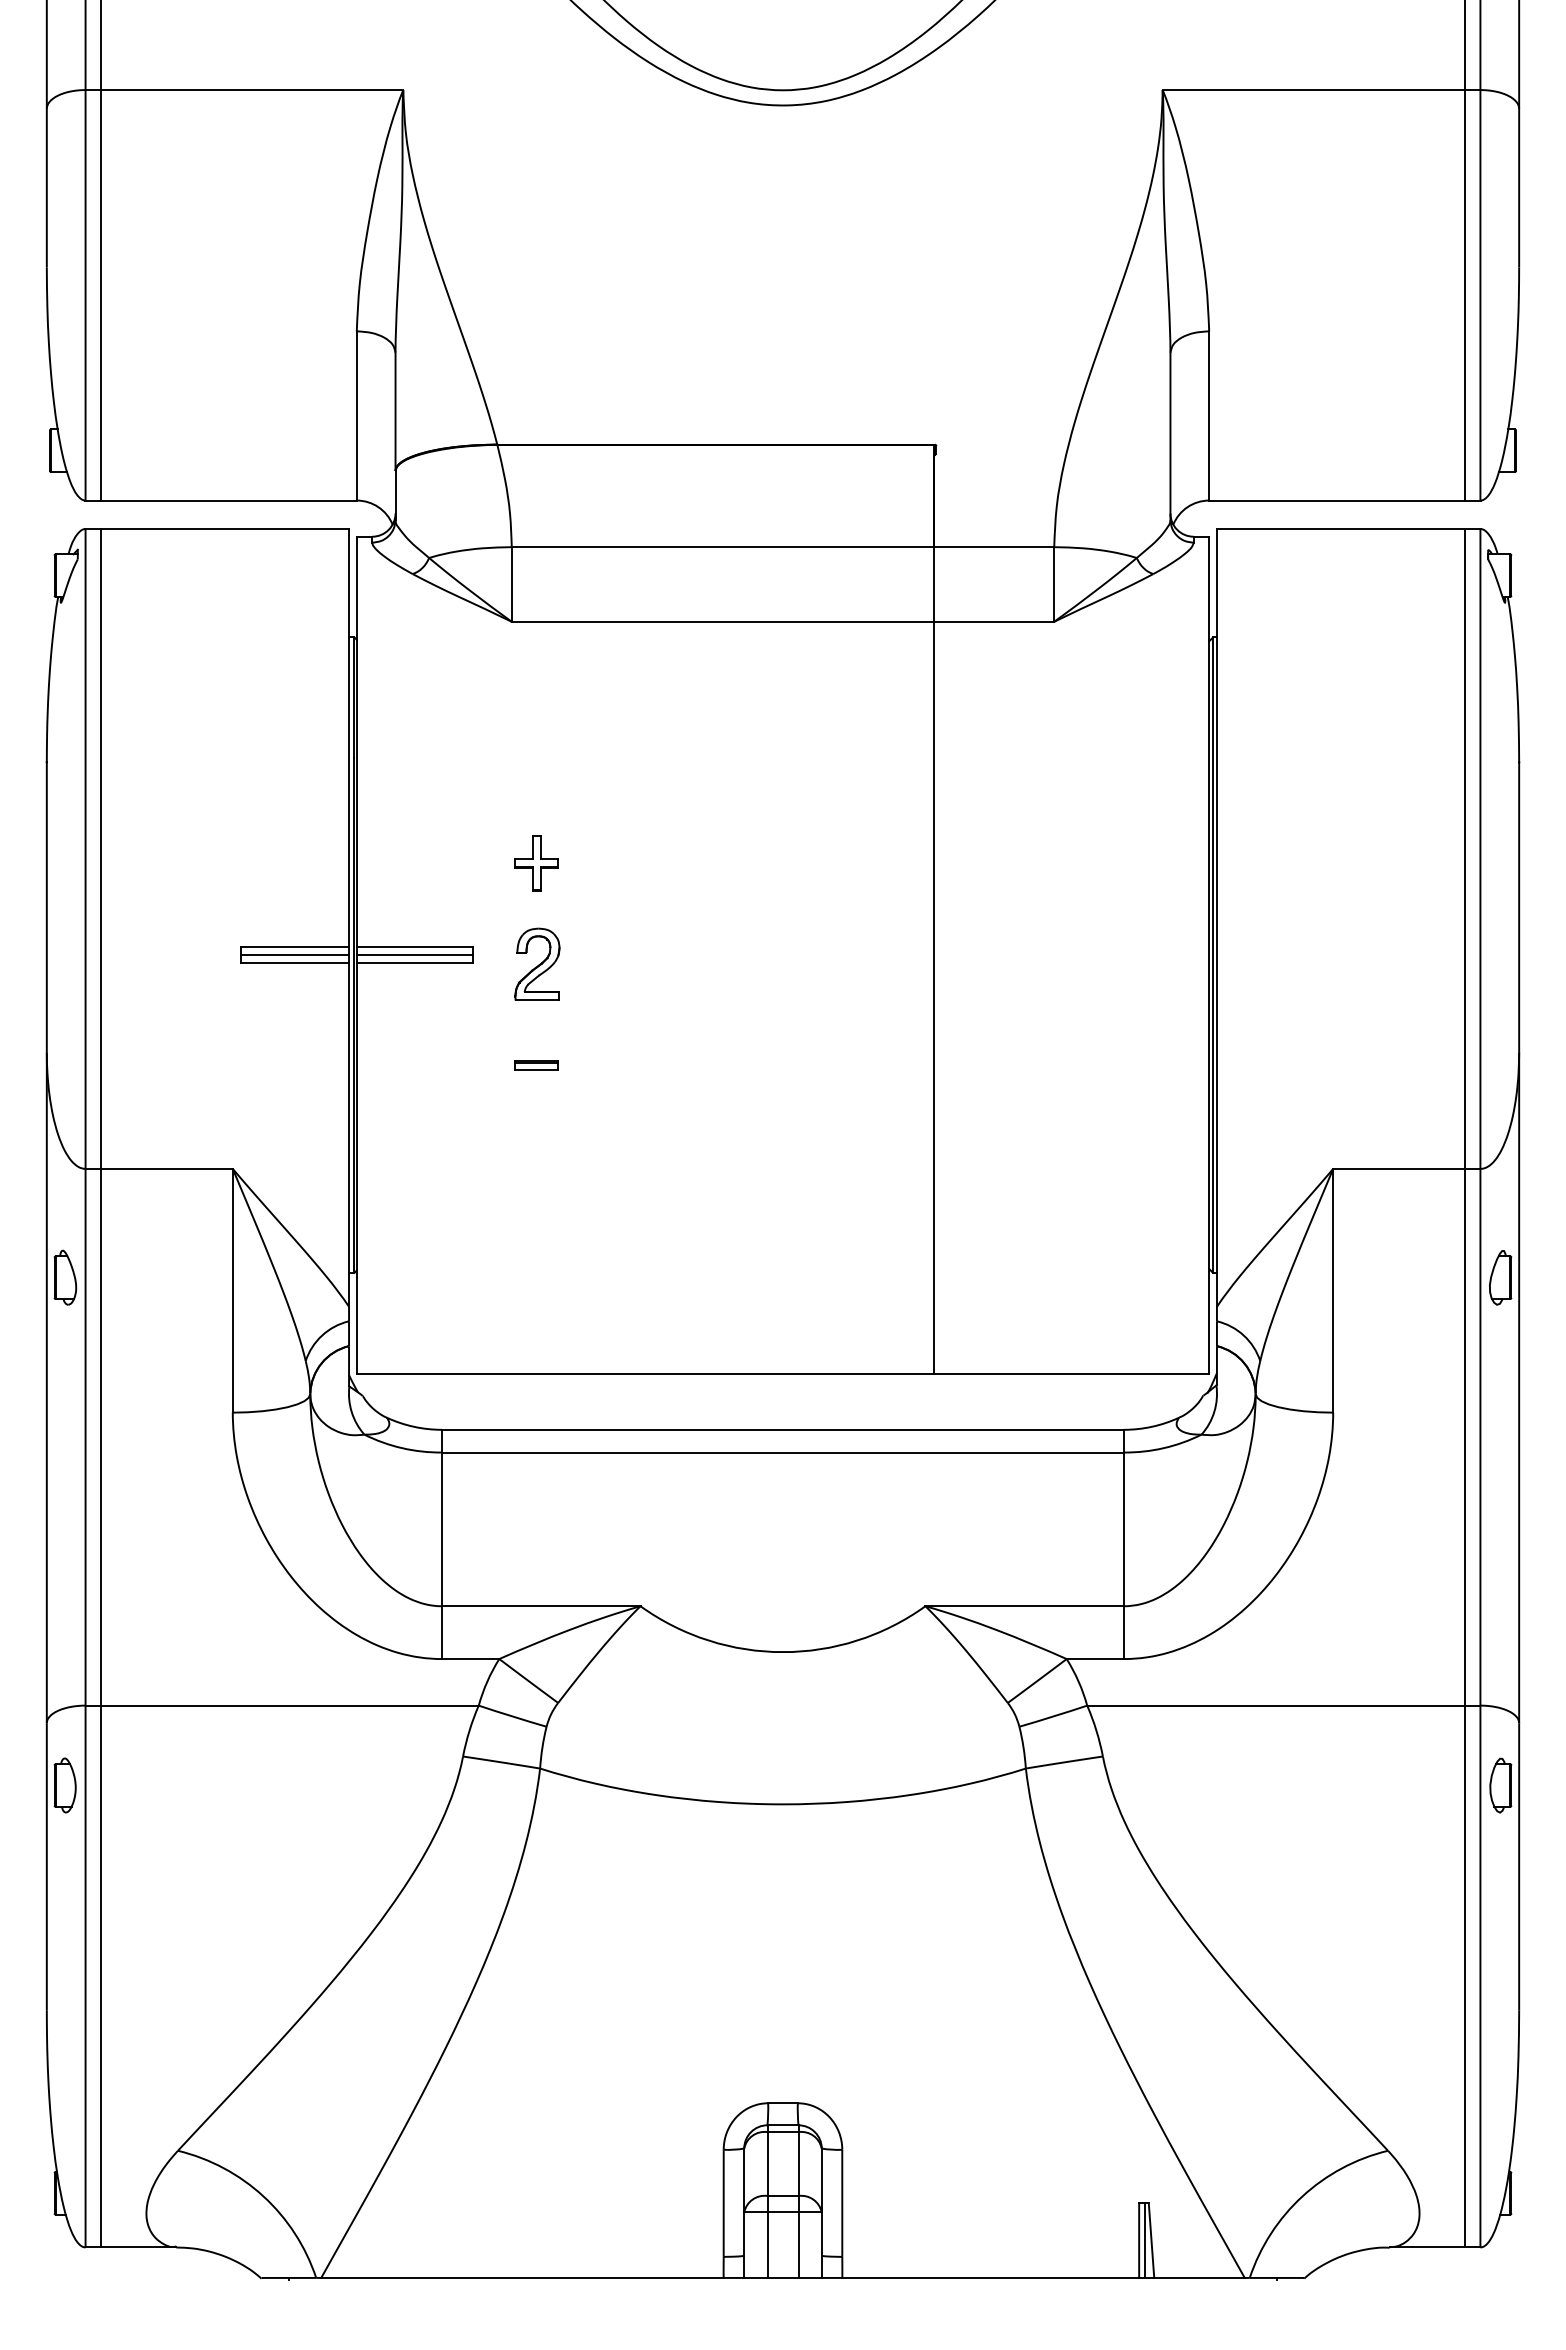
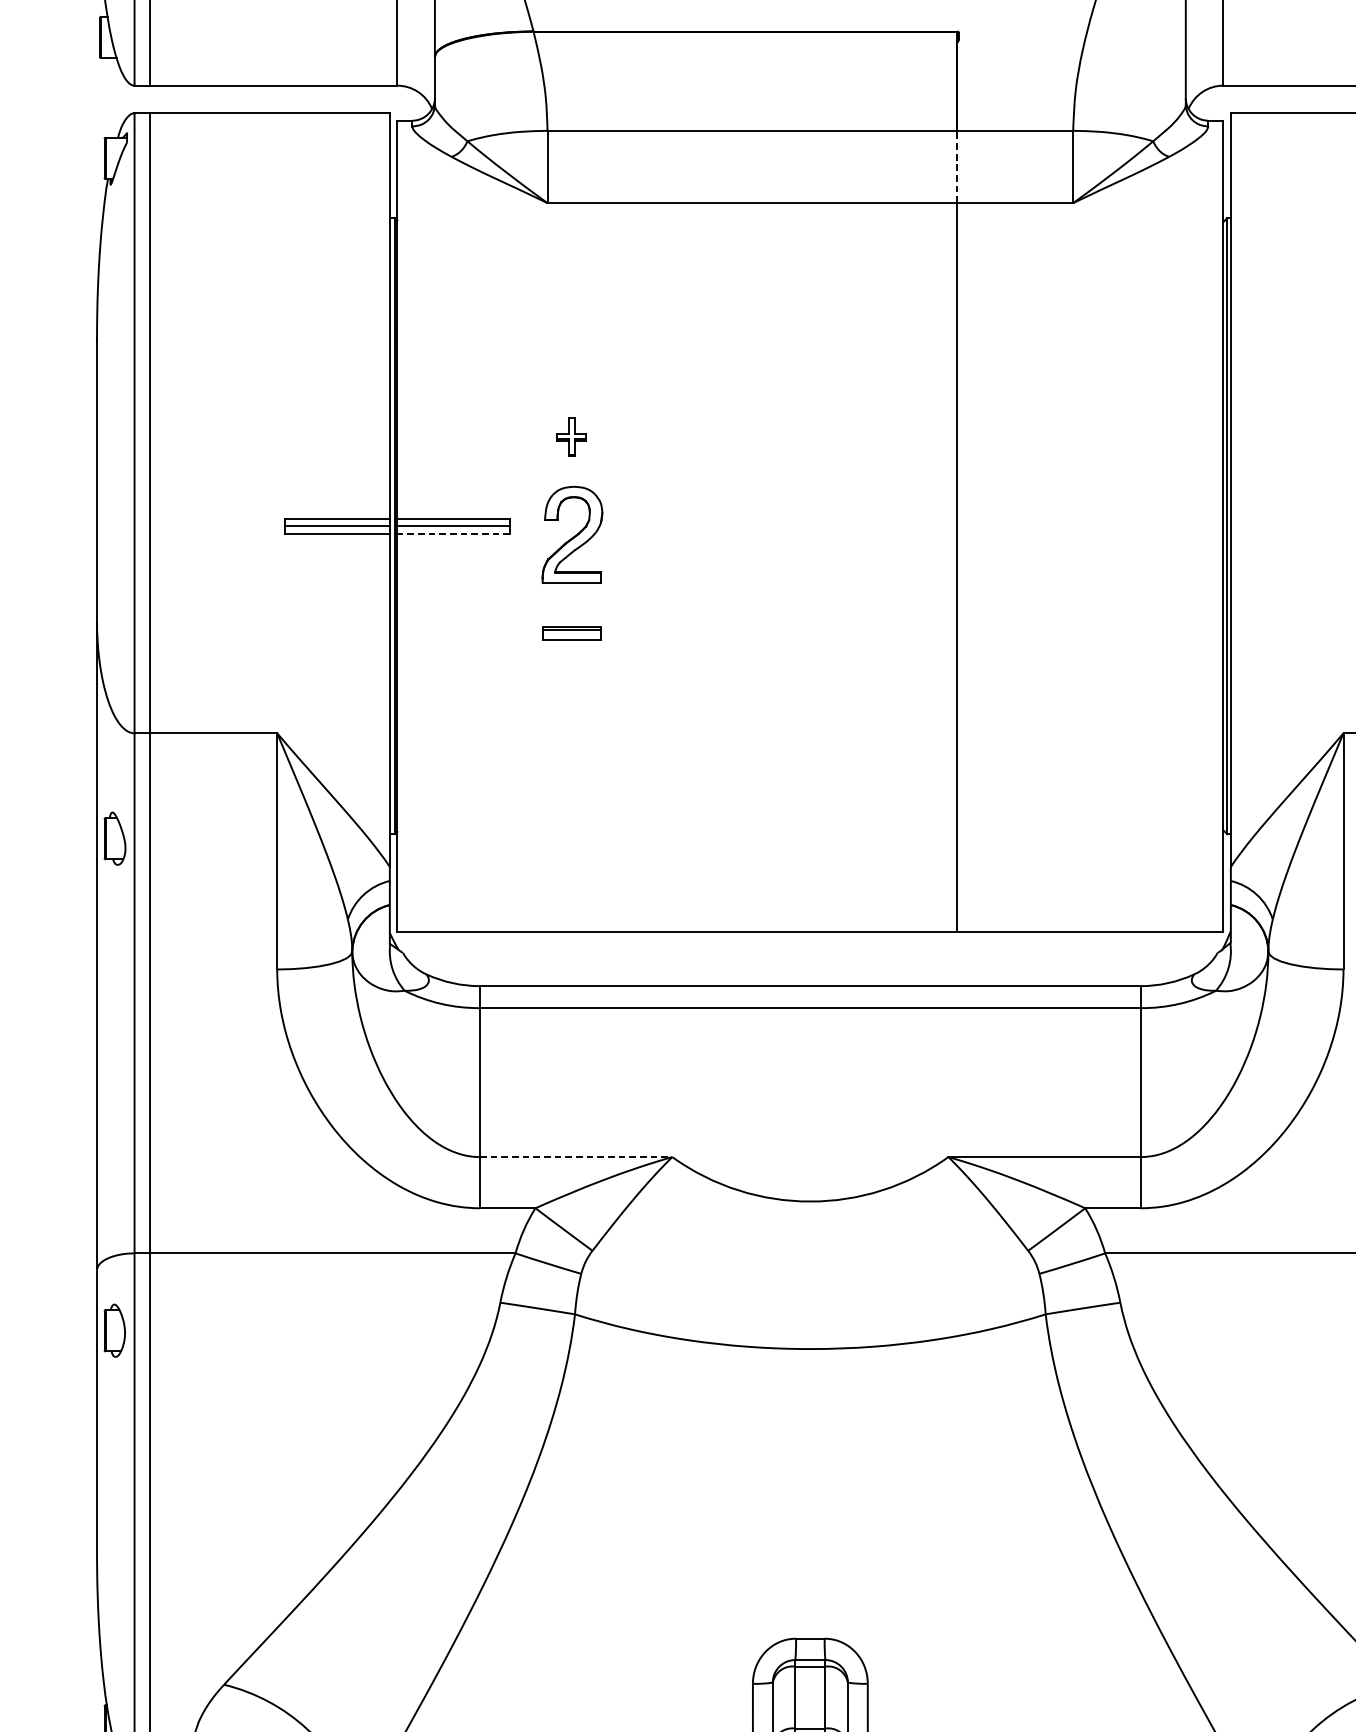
line: (934, 583) -> (957, 166), solid -> dashed
part: (536, 863) -> (571, 437), size x0.7
line: (414, 962) -> (453, 533), solid -> dashed
part: (537, 963) -> (572, 534), size x1.4
part: (536, 1065) -> (571, 633), size x1.4
line: (541, 1606) -> (576, 1157), solid -> dashed

